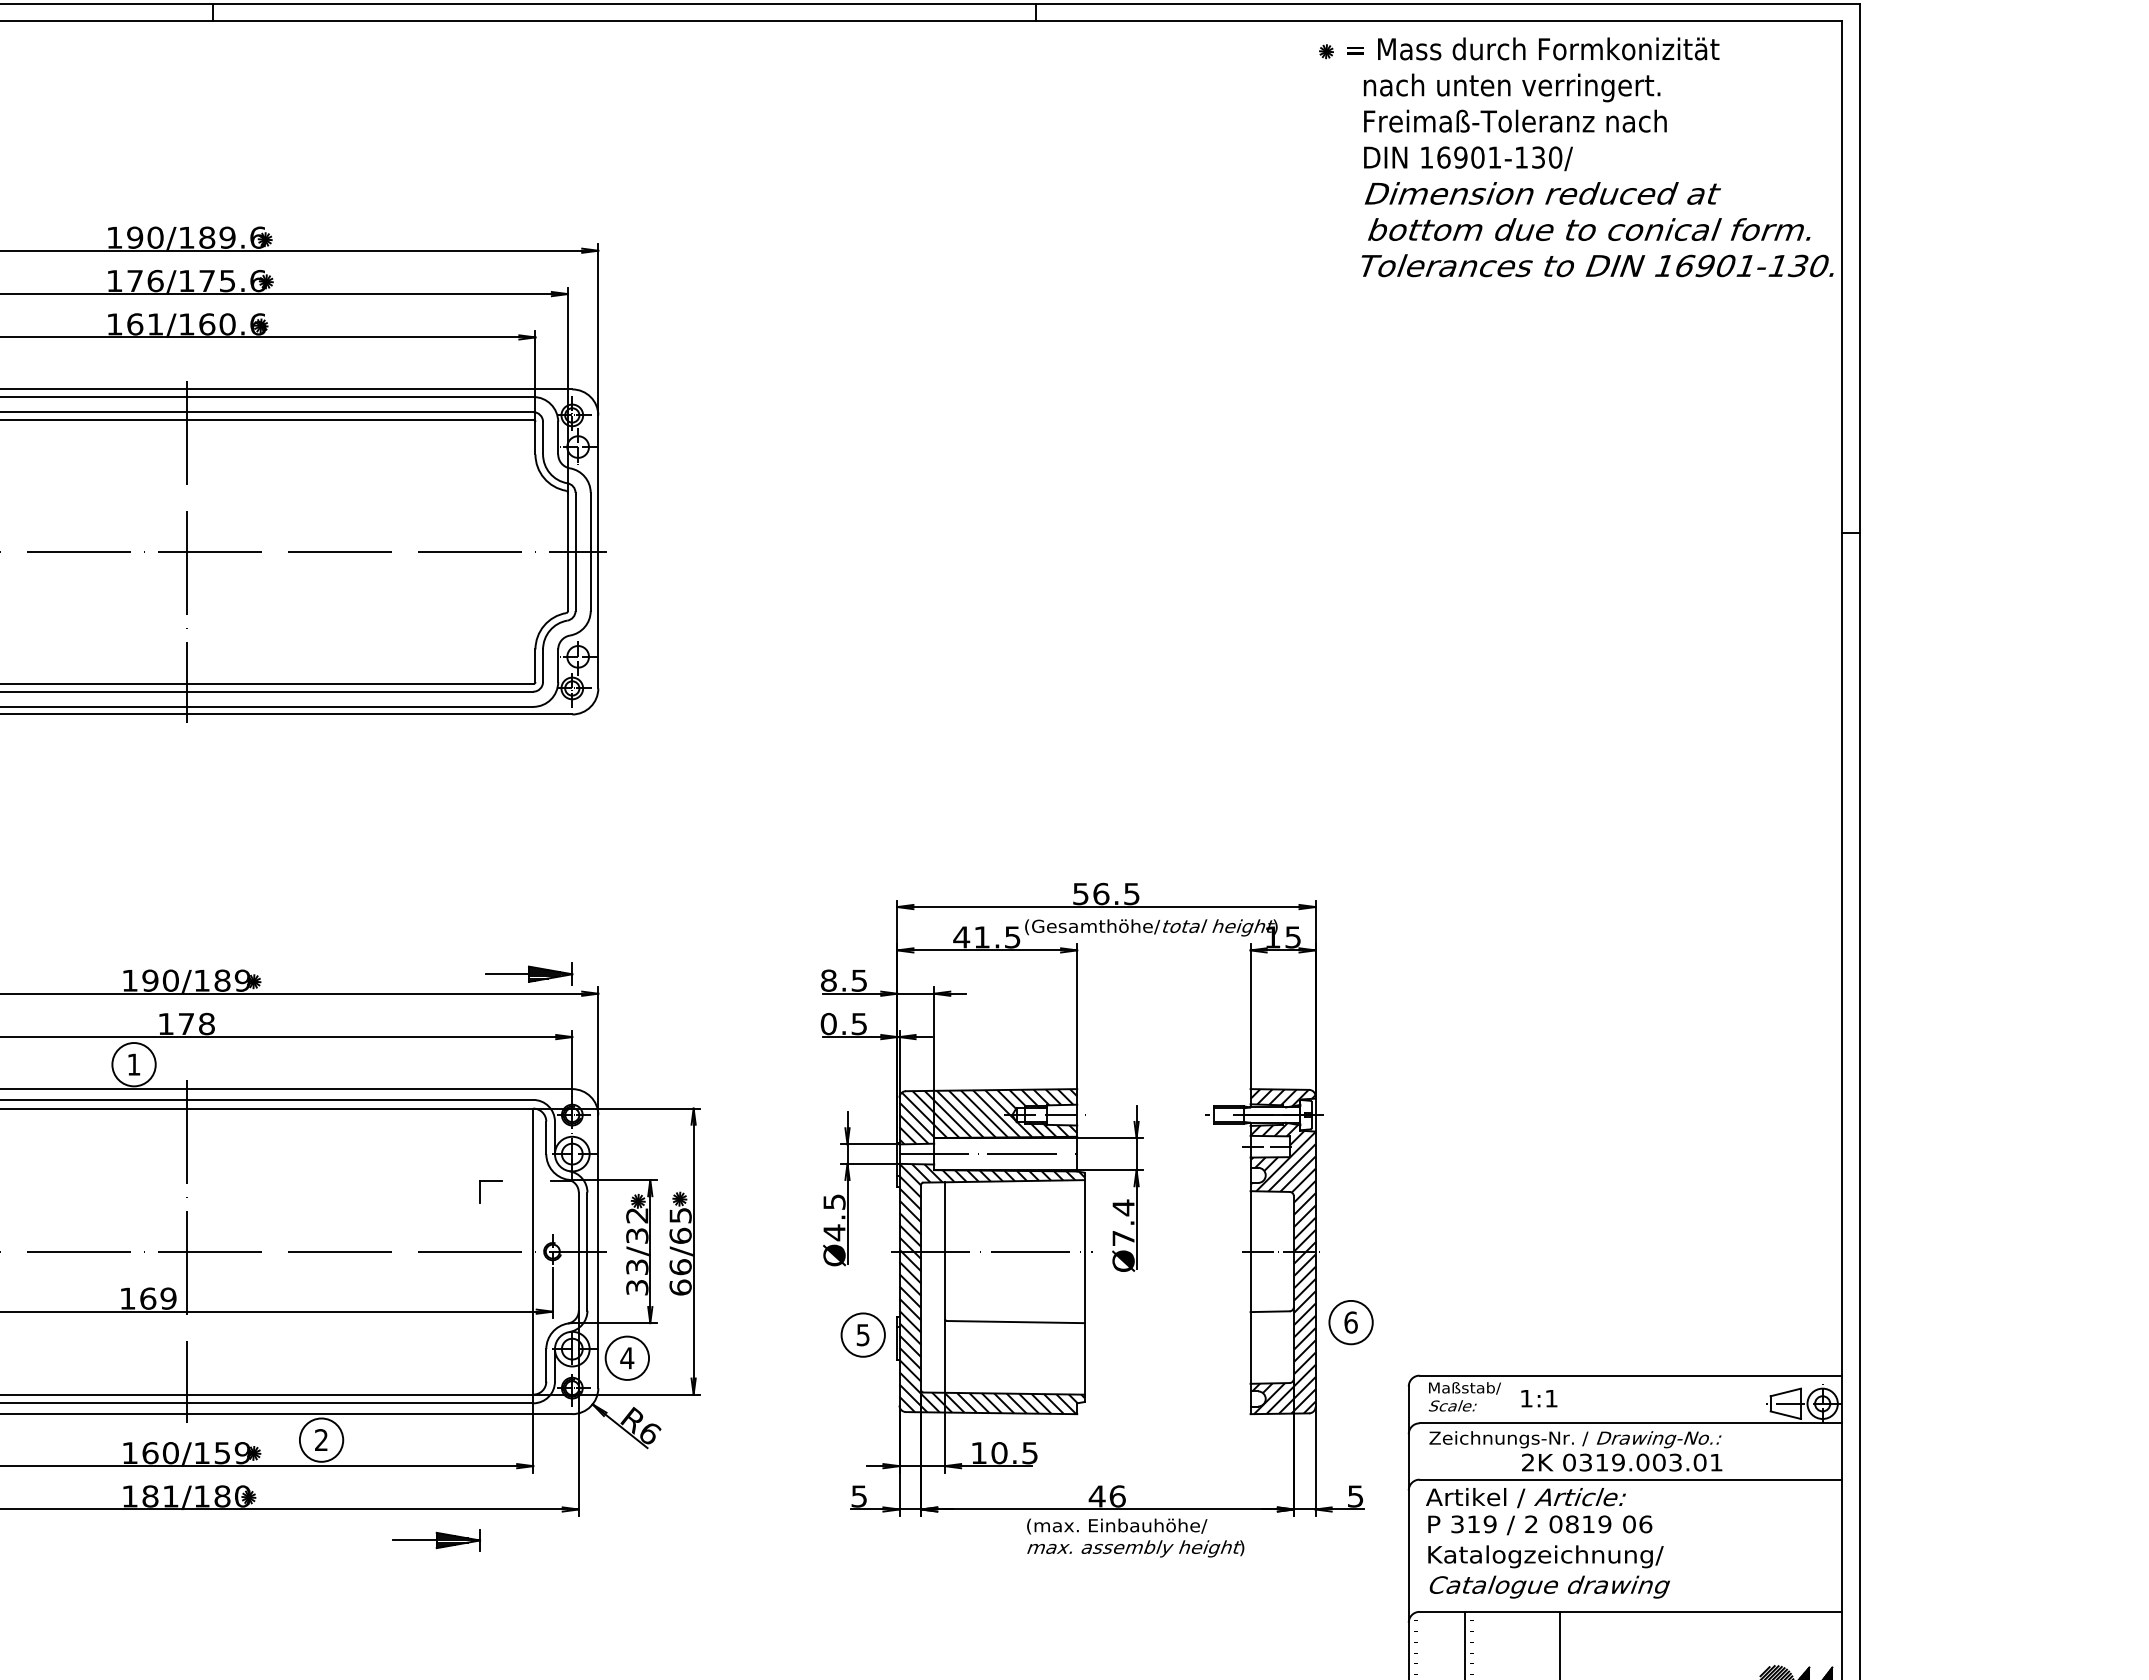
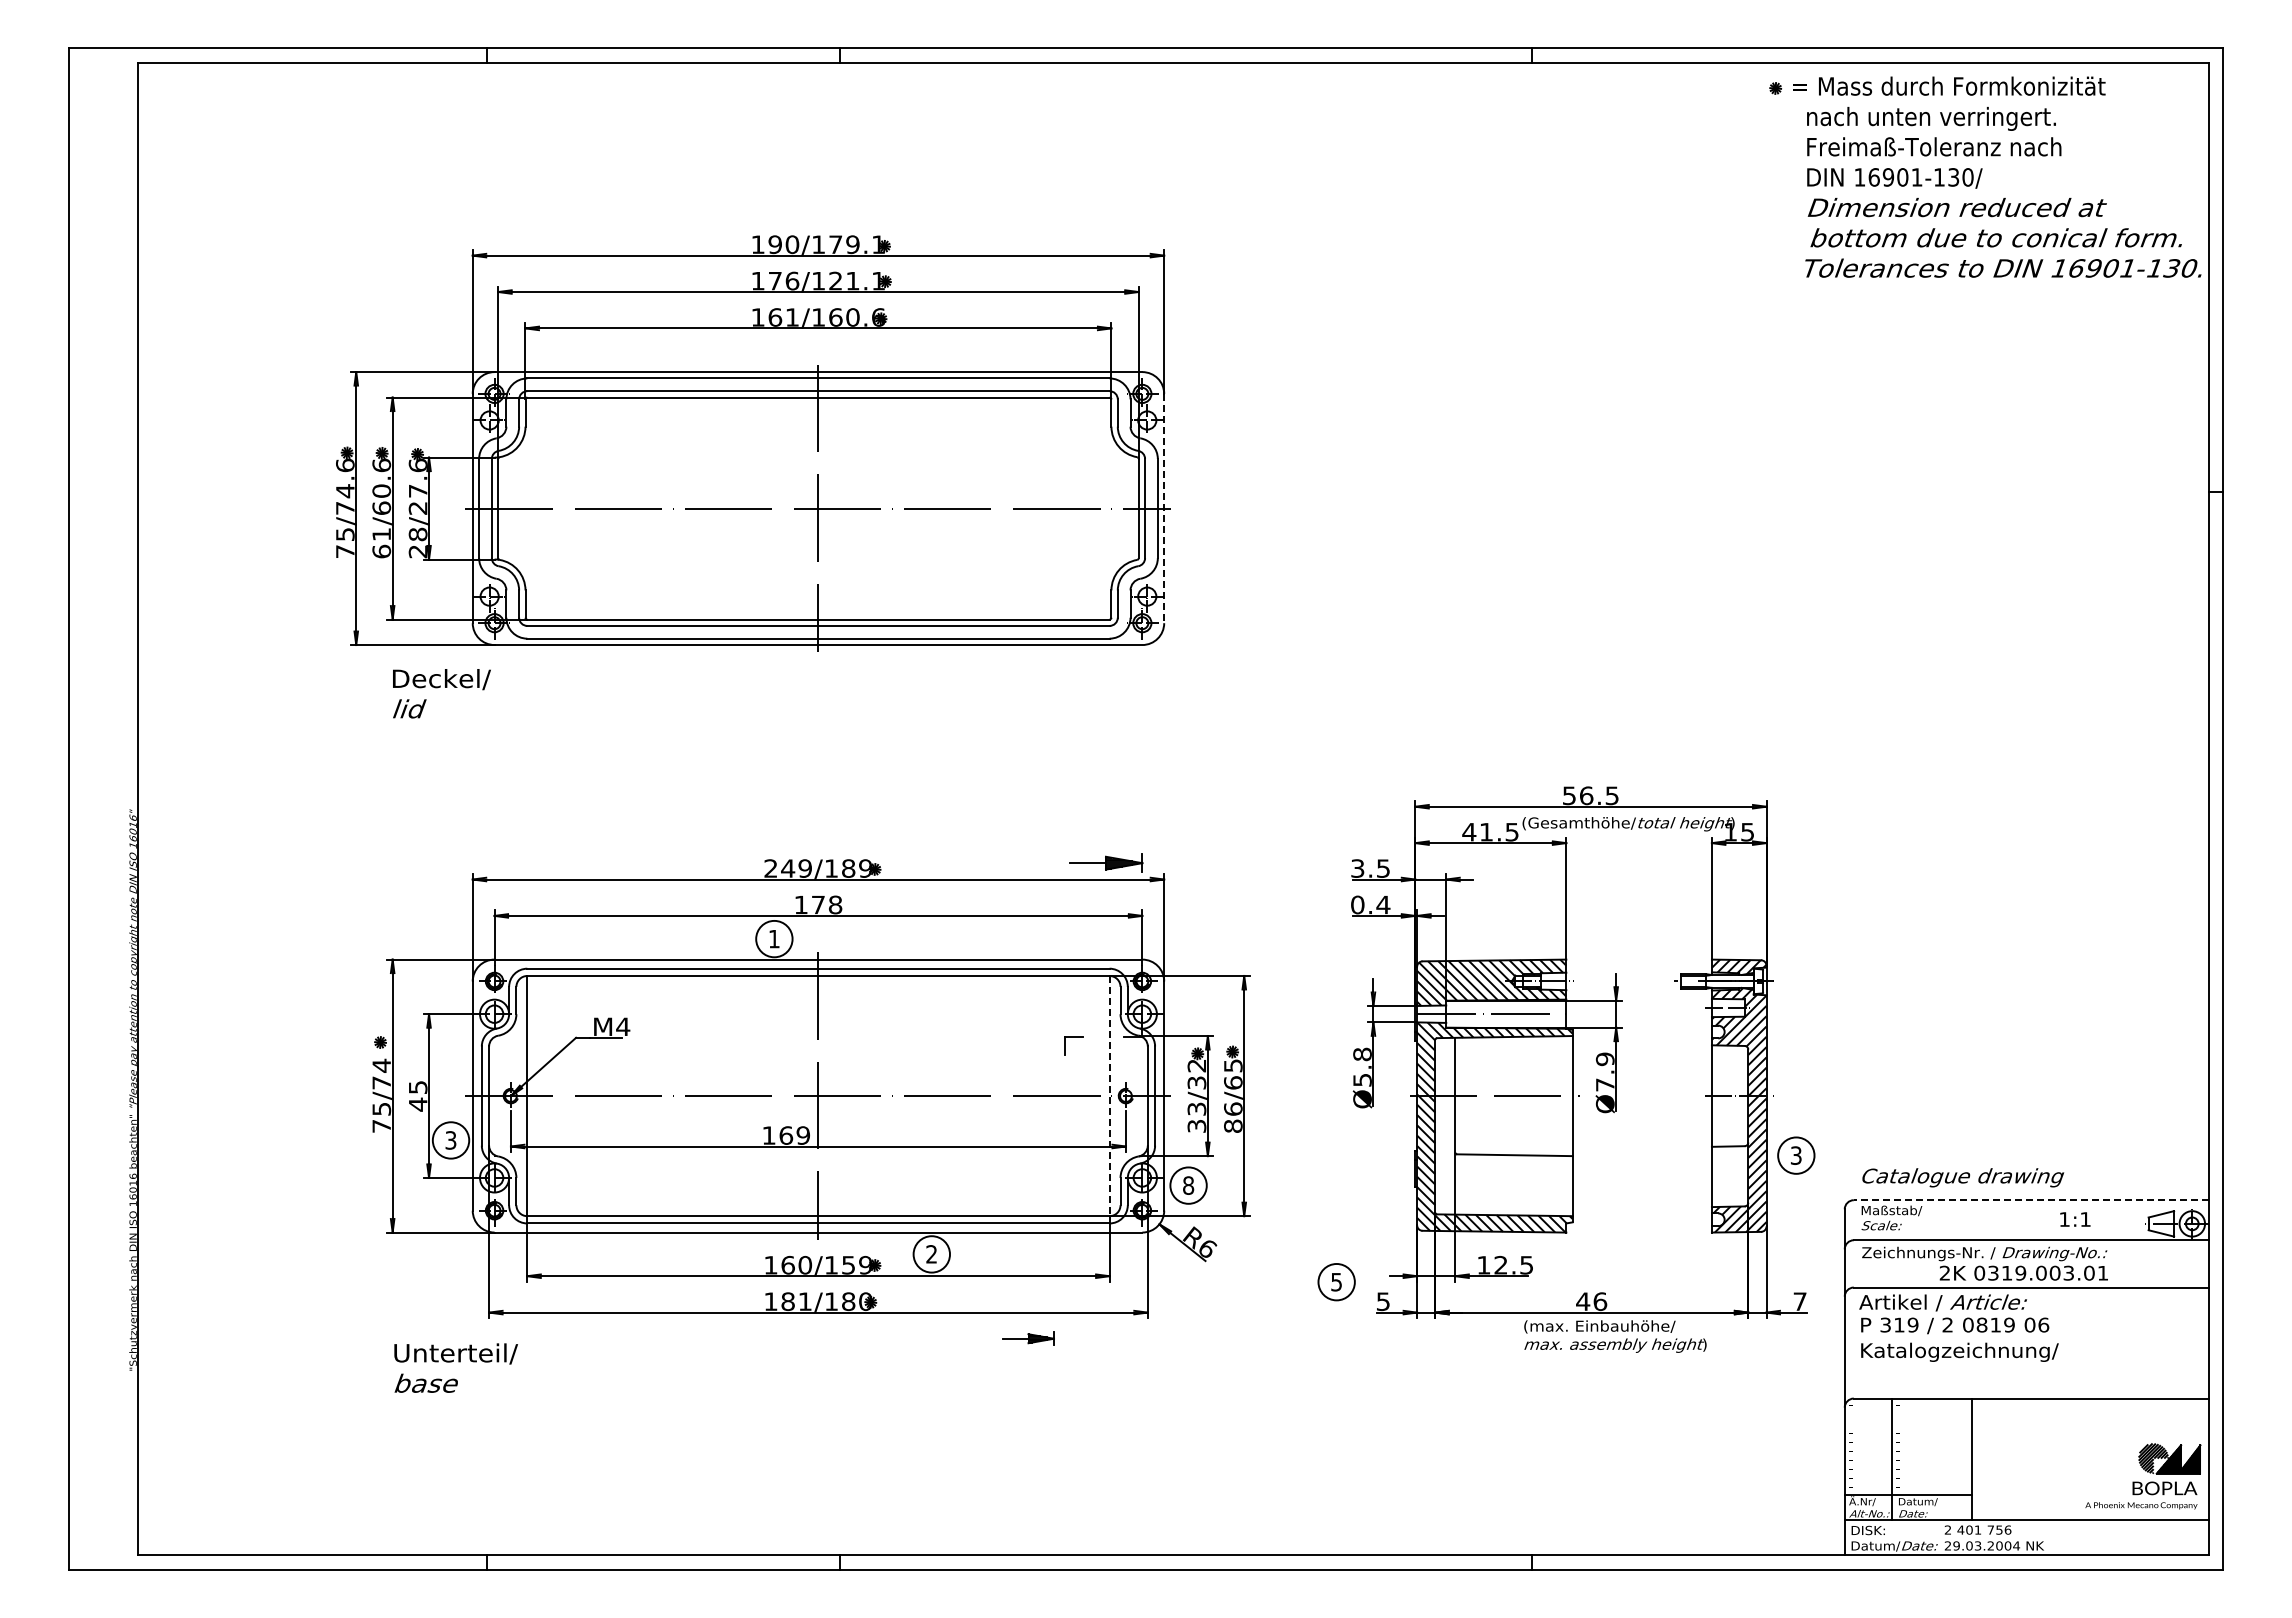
text: (231, 237) -> (856, 244), 190/189.6 -> 190/179.1
text: (231, 280) -> (856, 280), 176/175.6 -> 176/121.1
line: (598, 551) -> (1164, 508), solid -> dashed
text: (150, 980) -> (788, 868), 190/189 -> 249/189
text: (828, 980) -> (1357, 868), 8.5 -> 3.5
text: (859, 1023) -> (1383, 904), 0.5 -> 0.4
text: (1122, 1208) -> (1604, 1059), Ø7.4 -> Ø7.9
text: (834, 1217) -> (1362, 1067), Ø4.5 -> Ø5.8
line: (533, 1252) -> (1109, 1096), solid -> dashed
text: (680, 1286) -> (1233, 1125), 66/65 -> 86/65
text: (1350, 1322) -> (1795, 1155), 6 -> 3
part: (863, 1335) -> (1336, 1282), moved
text: (627, 1358) -> (1188, 1185), 4 -> 8
line: (1629, 1375) -> (2030, 1200), solid -> dashed
text: (1539, 1398) -> (2075, 1219), moved
text: (998, 1453) -> (1500, 1265), 10.5 -> 12.5
text: (1354, 1496) -> (1799, 1301), 5 -> 7
part: (436, 1540) -> (1028, 1338), size x0.7
text: (1550, 1586) -> (1963, 1177), moved

